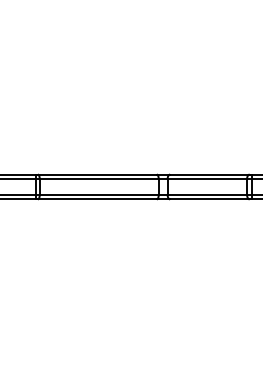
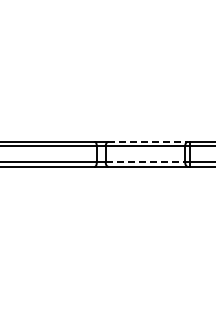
line: (209, 174) -> (147, 141), solid -> dashed
line: (207, 194) -> (145, 161), solid -> dashed

